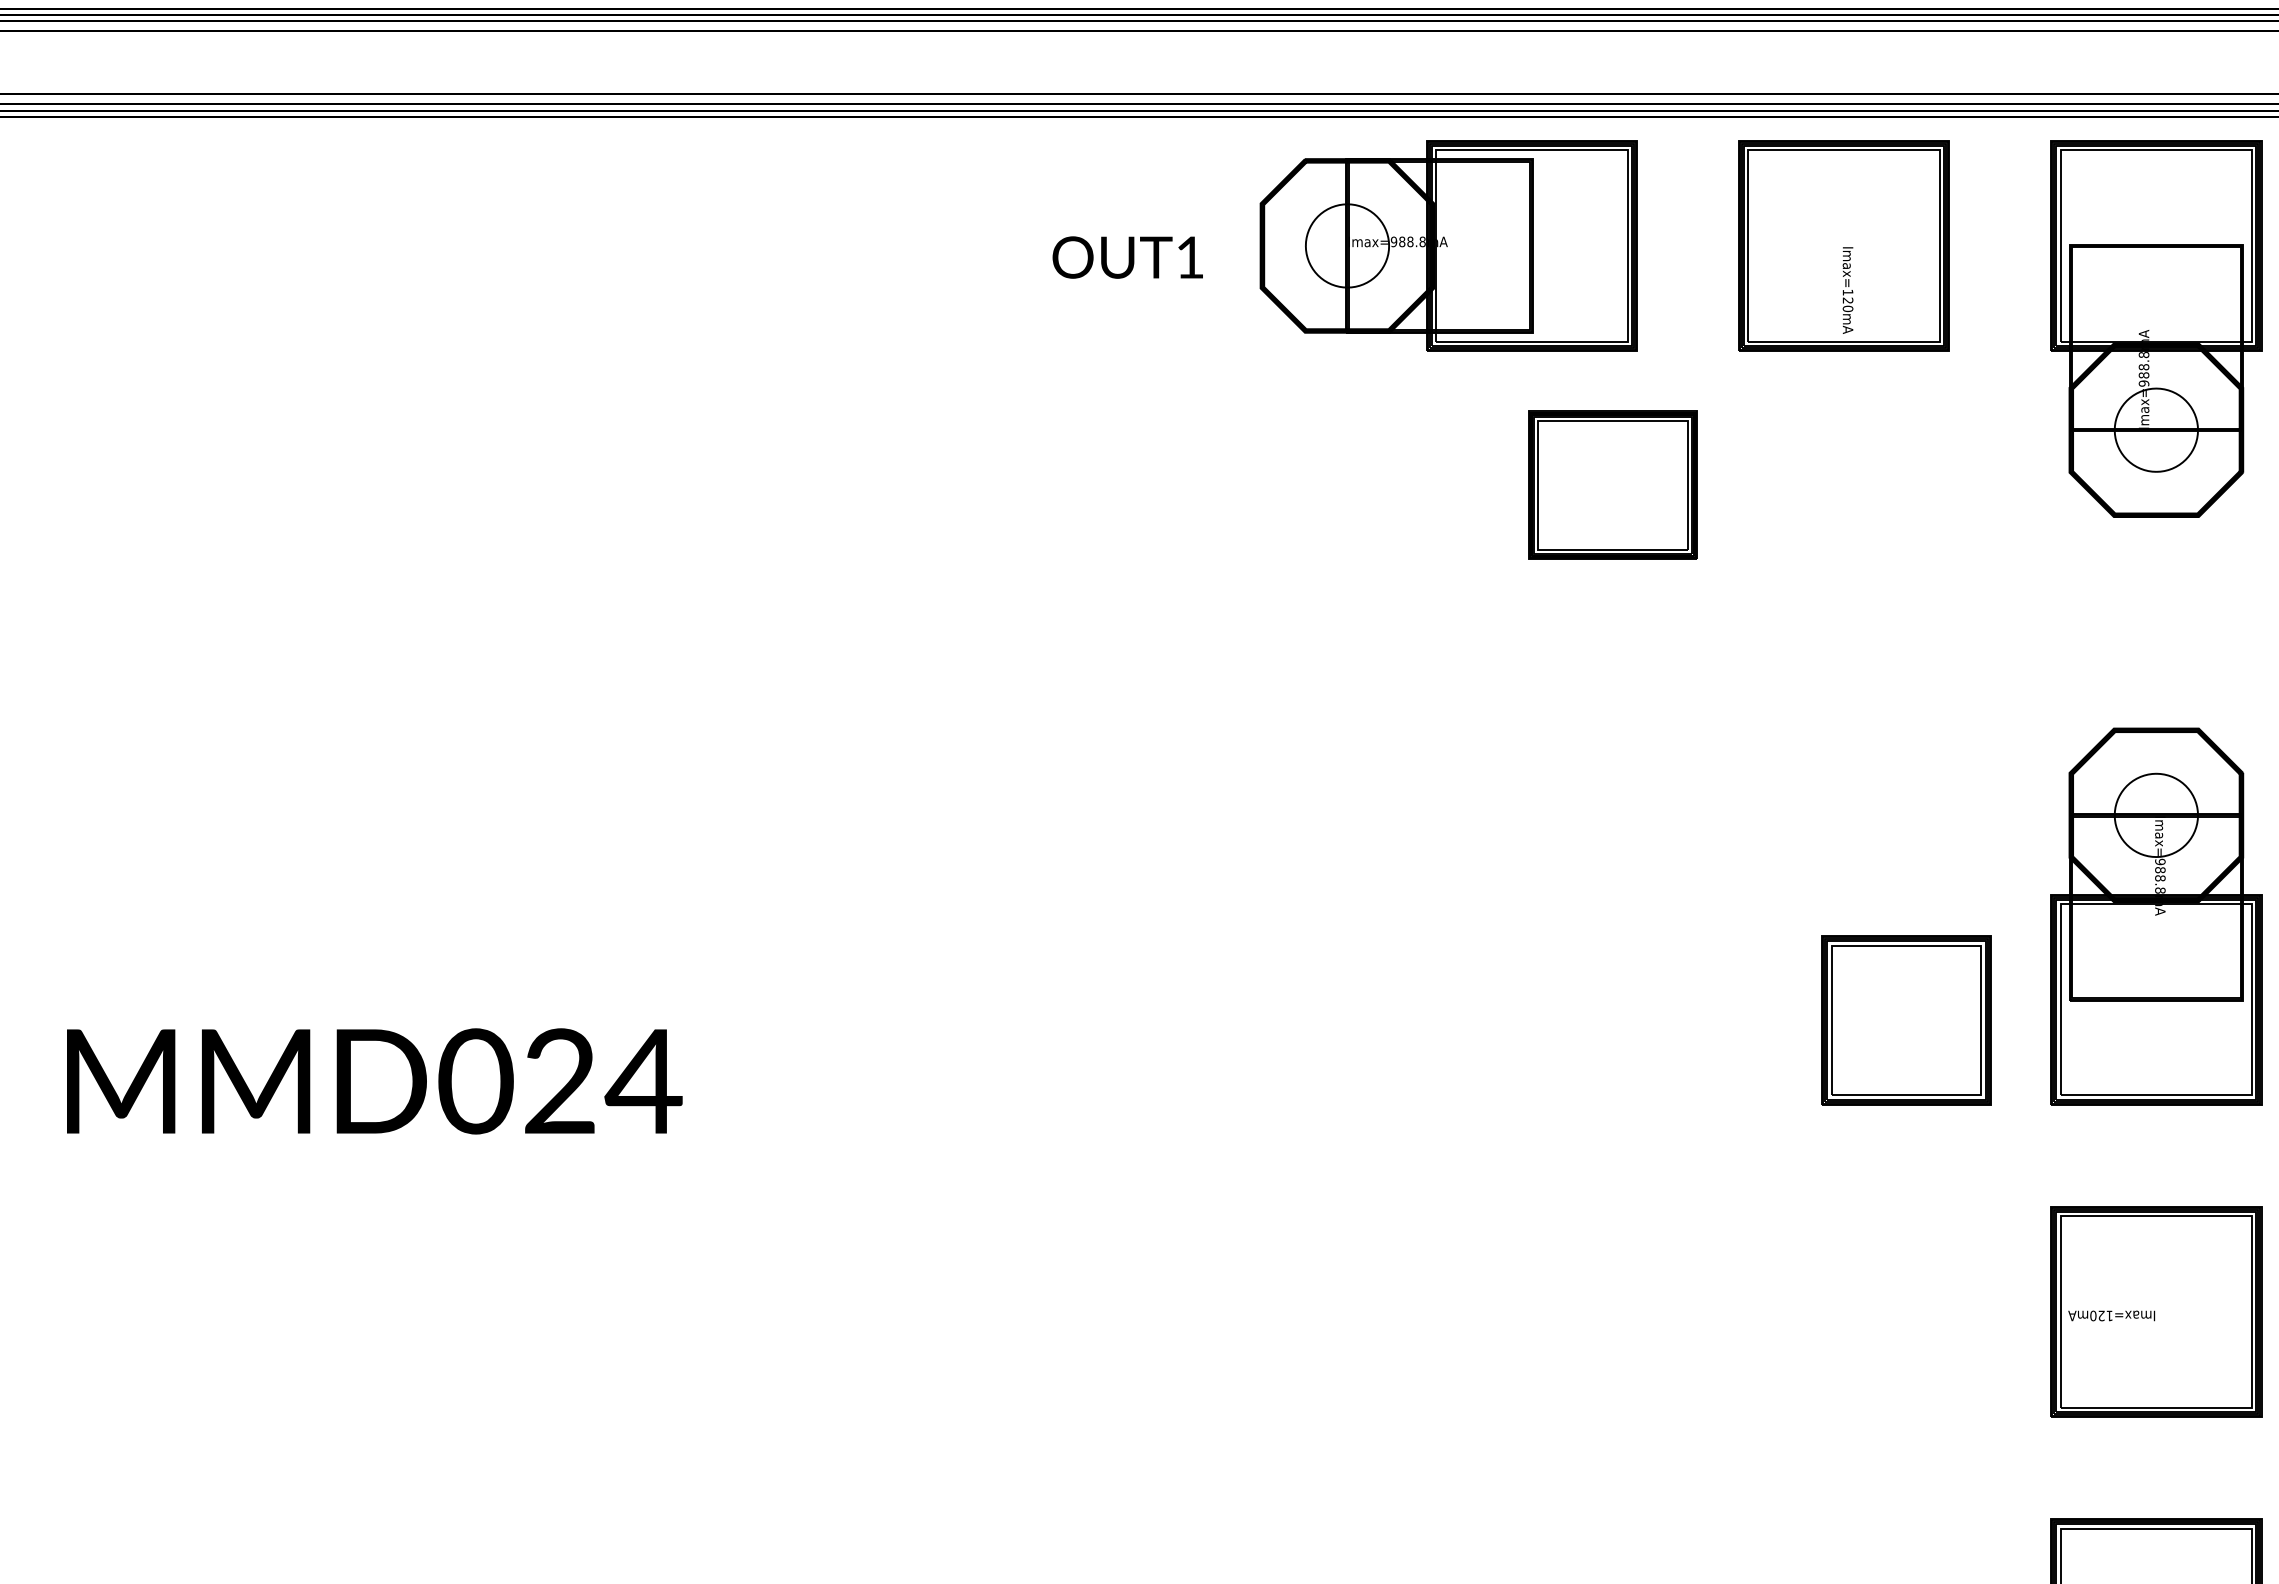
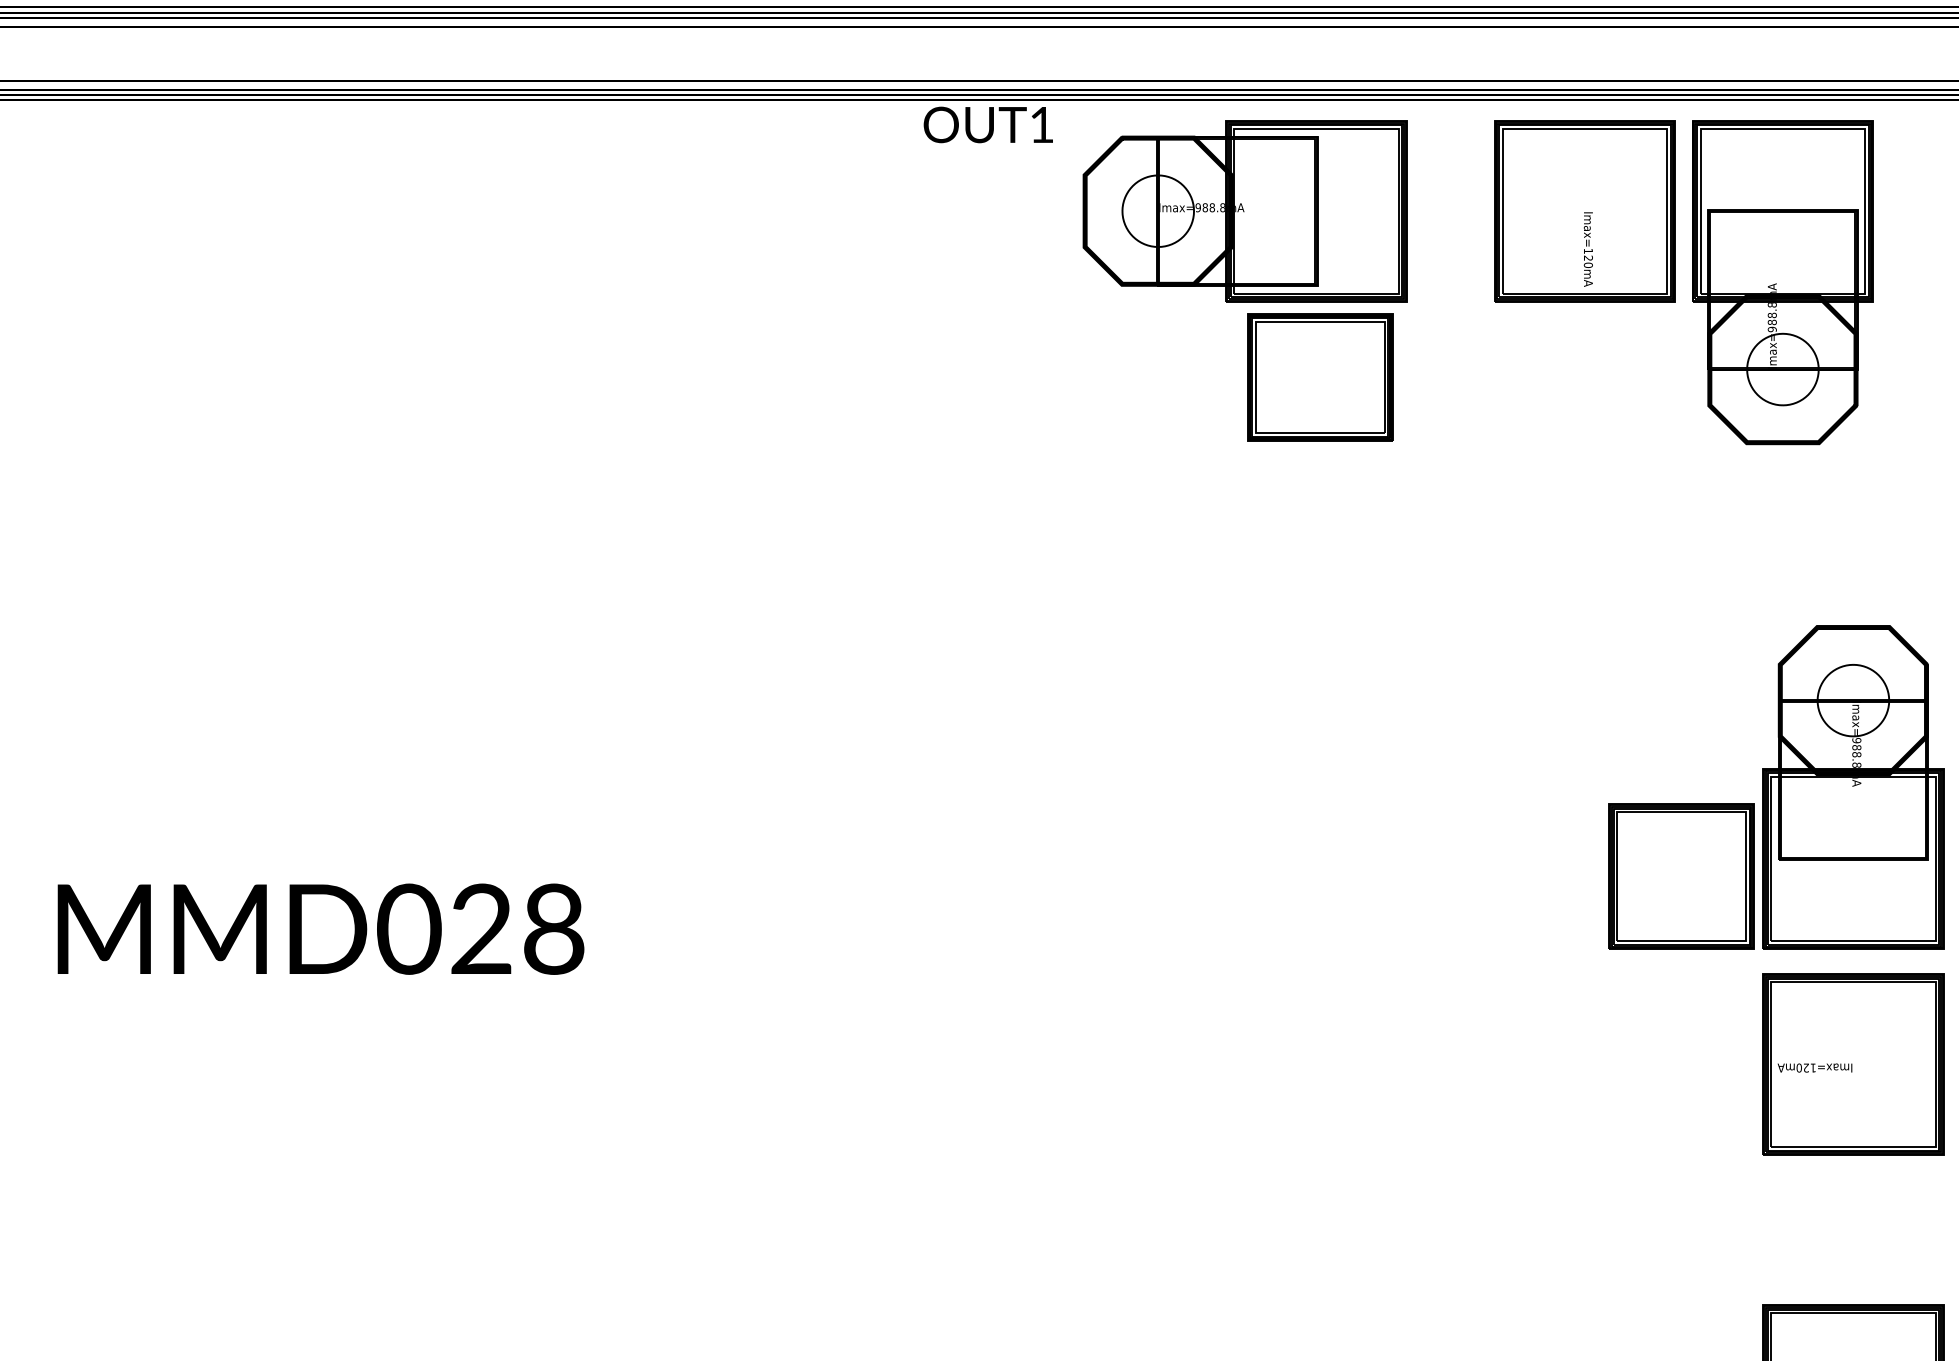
text: (1127, 257) -> (988, 124), moved
part: (2156, 328) -> (1783, 282), moved
part: (1612, 484) -> (1319, 376), moved
part: (1906, 1020) -> (1681, 876), moved
text: (643, 1081) -> (553, 929), MMD024 -> MMD028
part: (2156, 1311) -> (1853, 1064), moved

